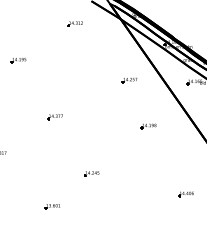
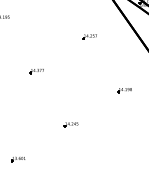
part: (129, 80) -> (89, 36), moved
part: (148, 126) -> (124, 90), moved
part: (51, 206) -> (17, 159), moved

